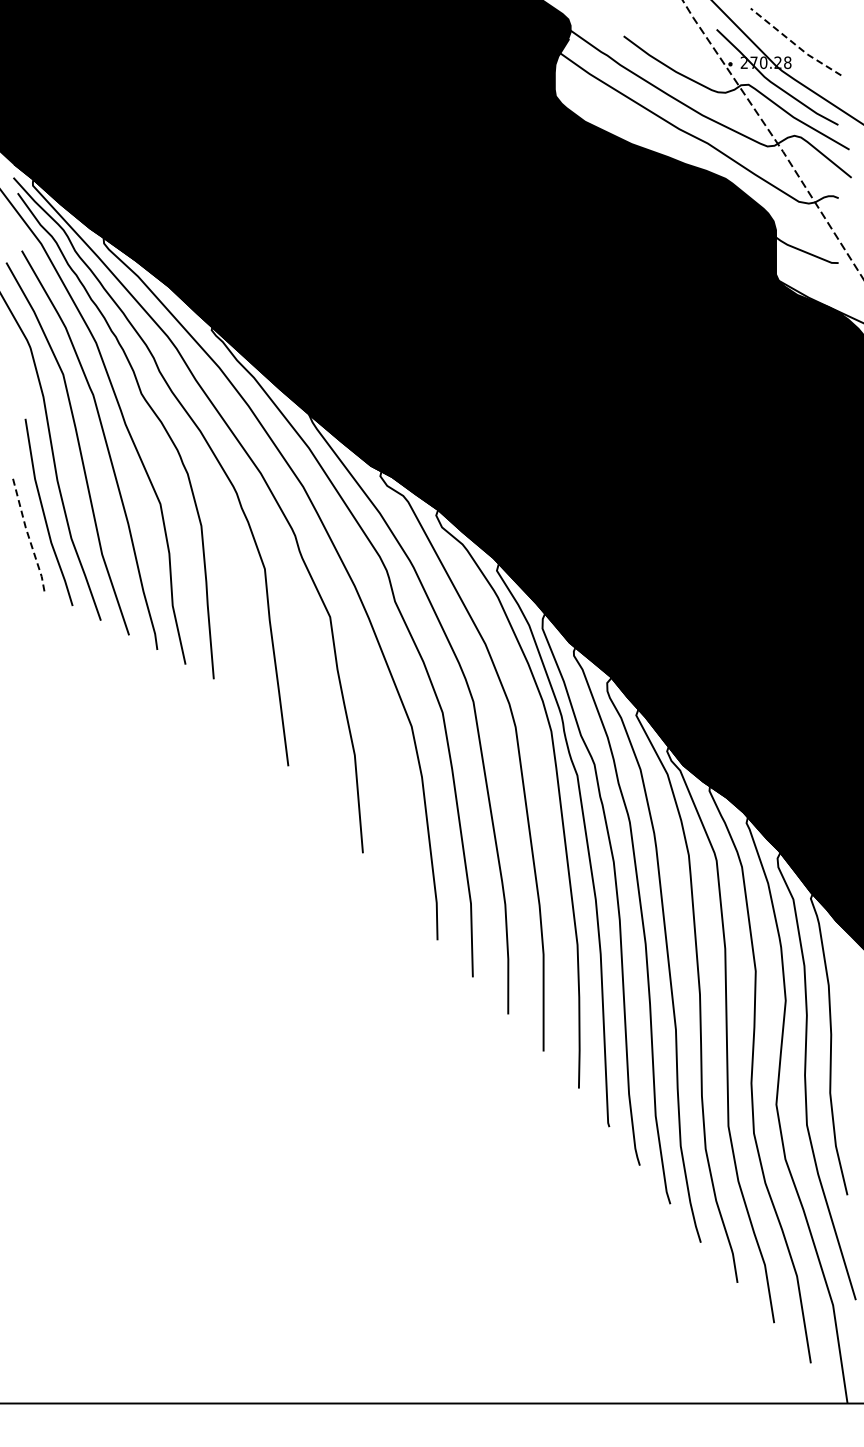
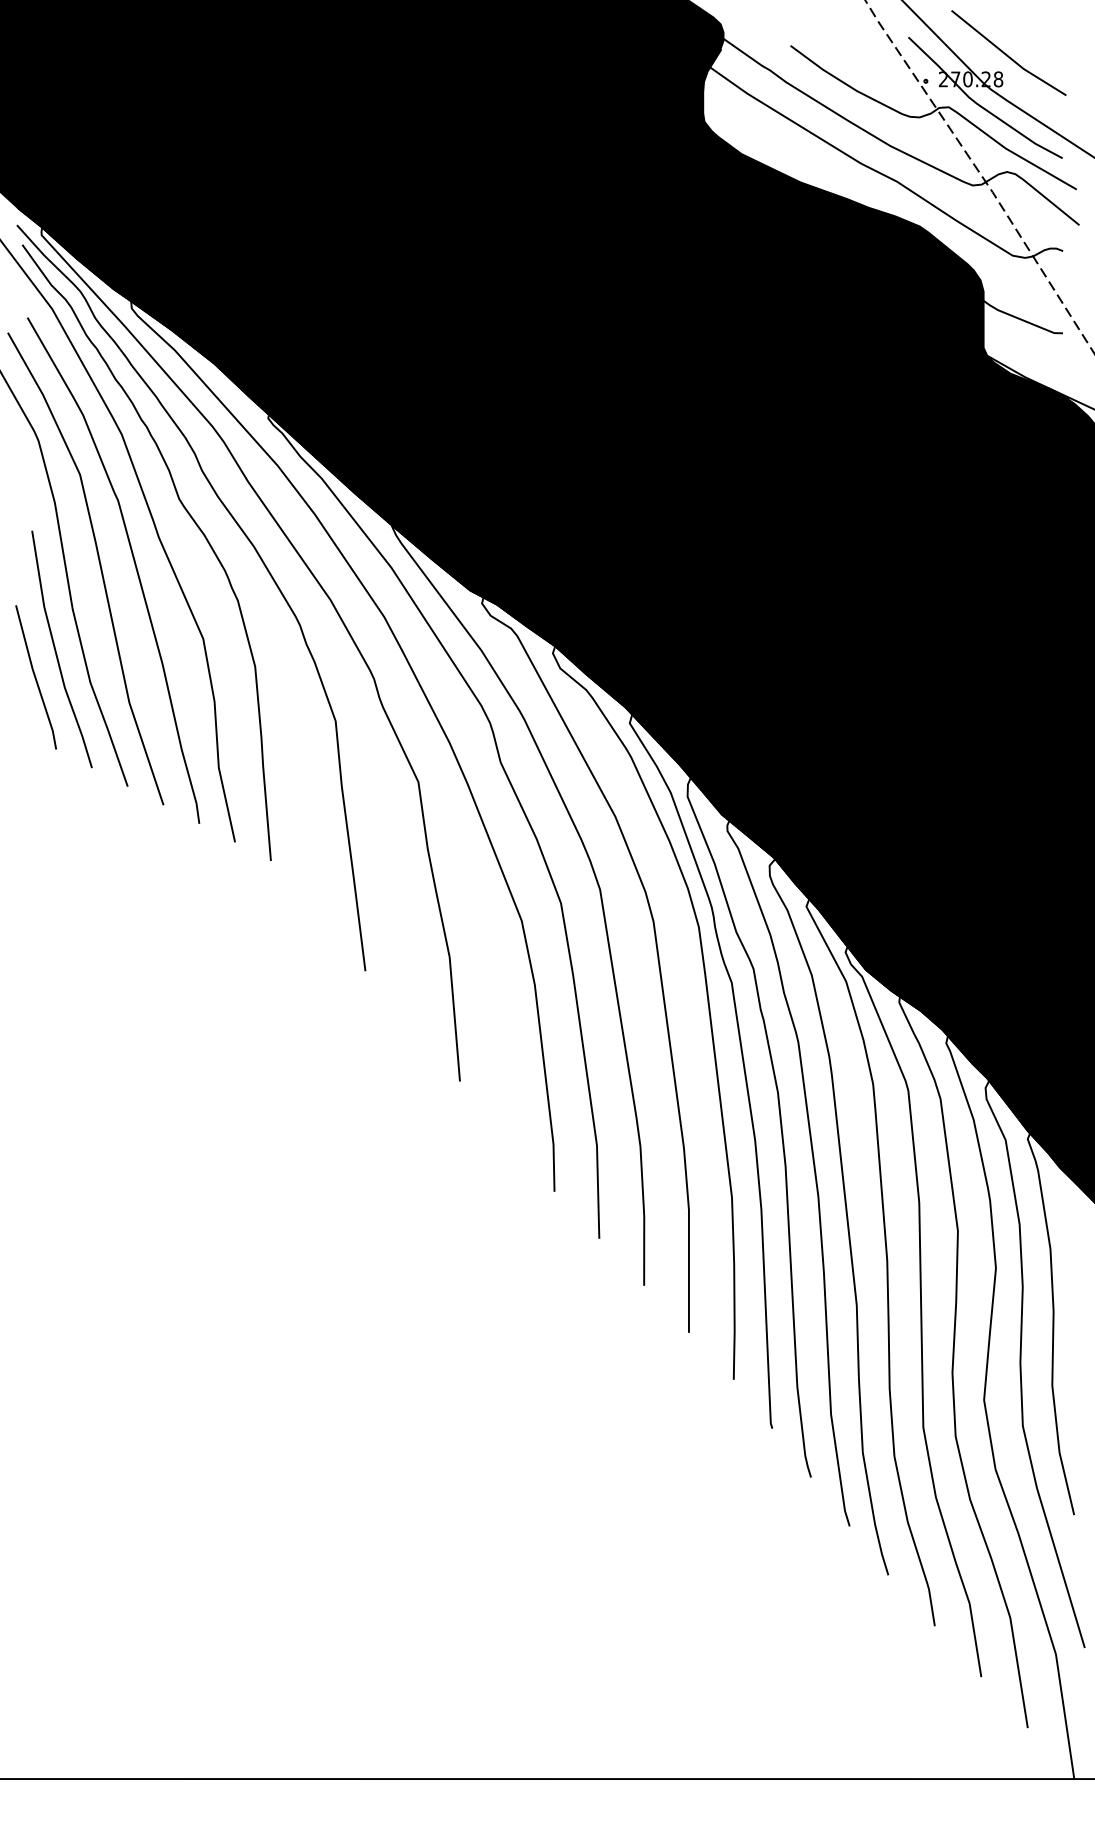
line: (794, 44) -> (1007, 56), dashed -> solid
line: (28, 534) -> (35, 677), dashed -> solid

